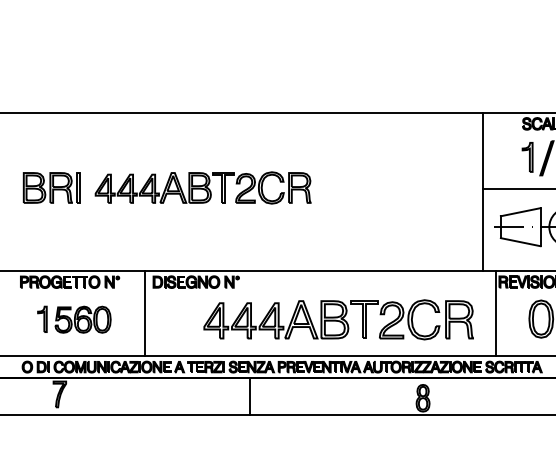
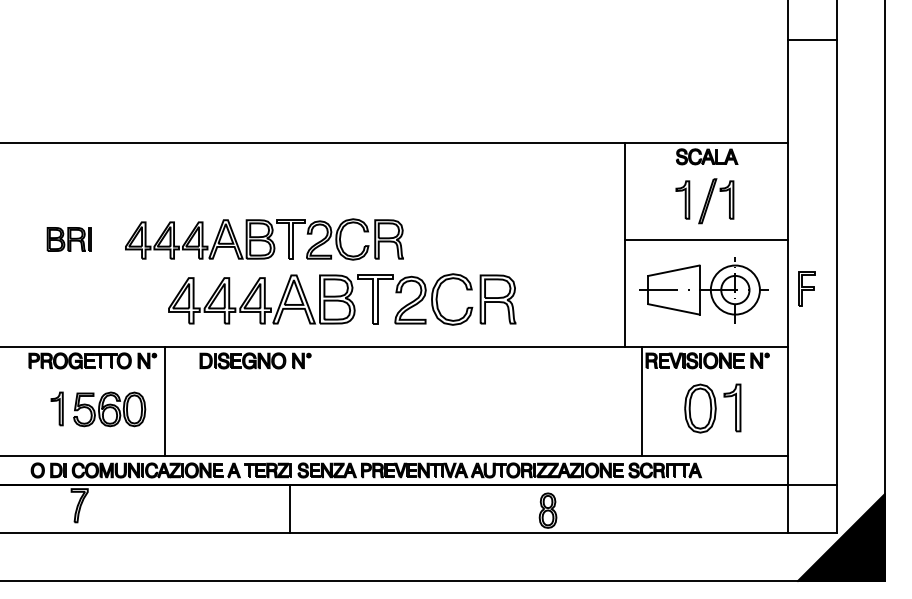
part: (51, 187) -> (69, 239), size x0.6
line: (145, 313) -> (165, 401), moved
part: (338, 319) -> (342, 299), moved
line: (250, 396) -> (290, 508), moved

